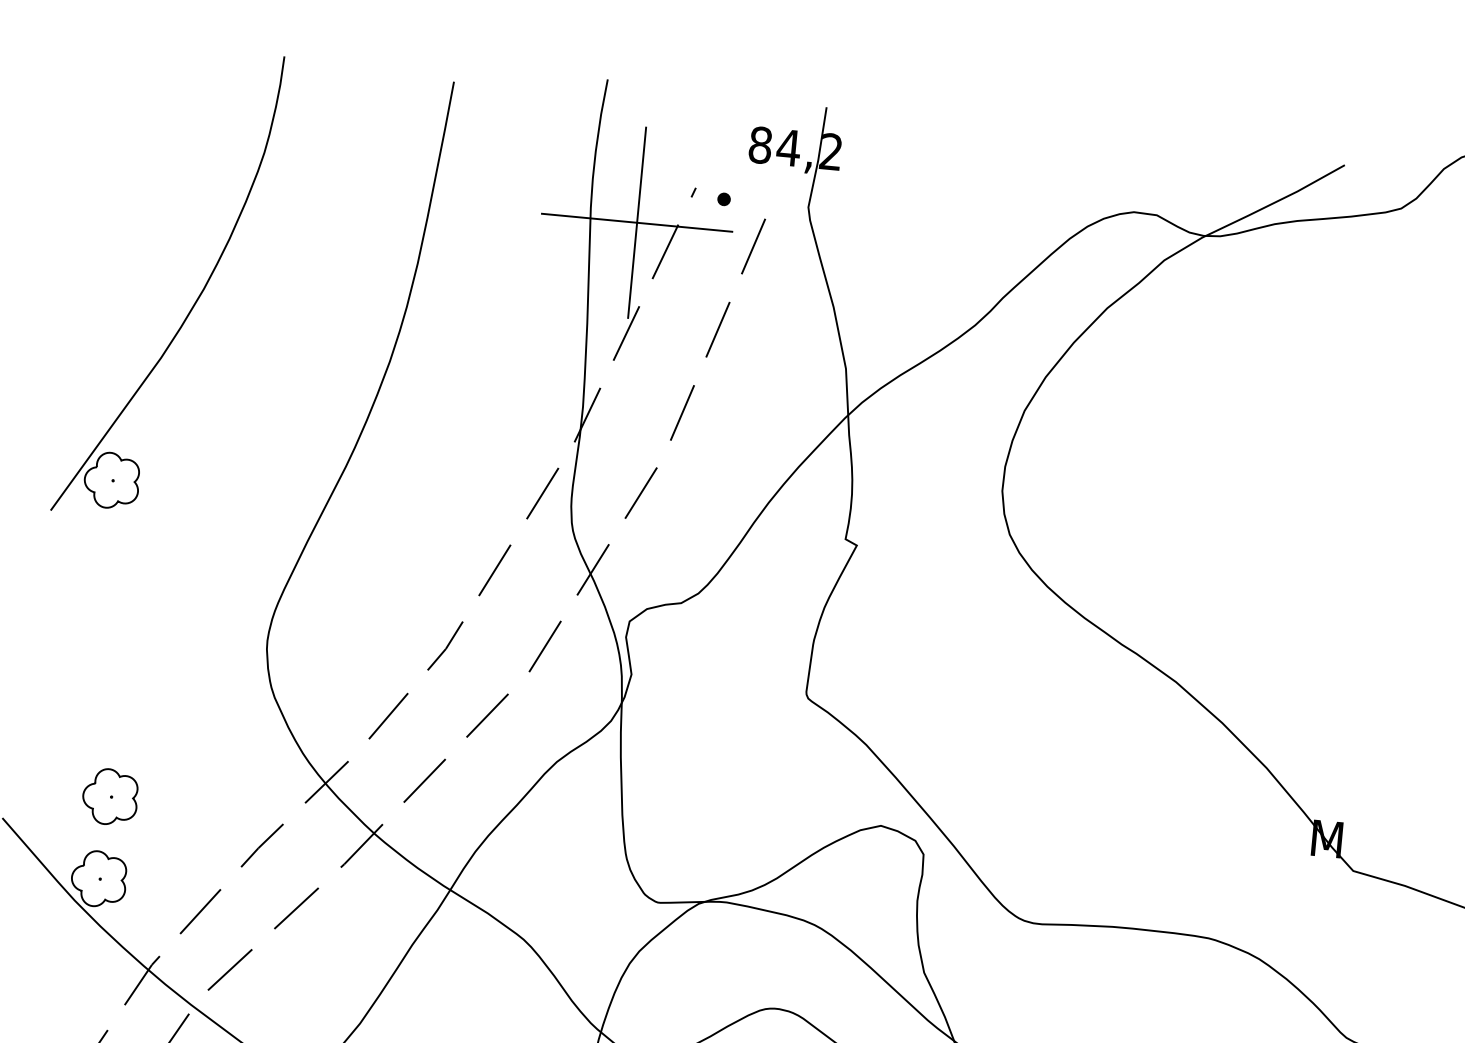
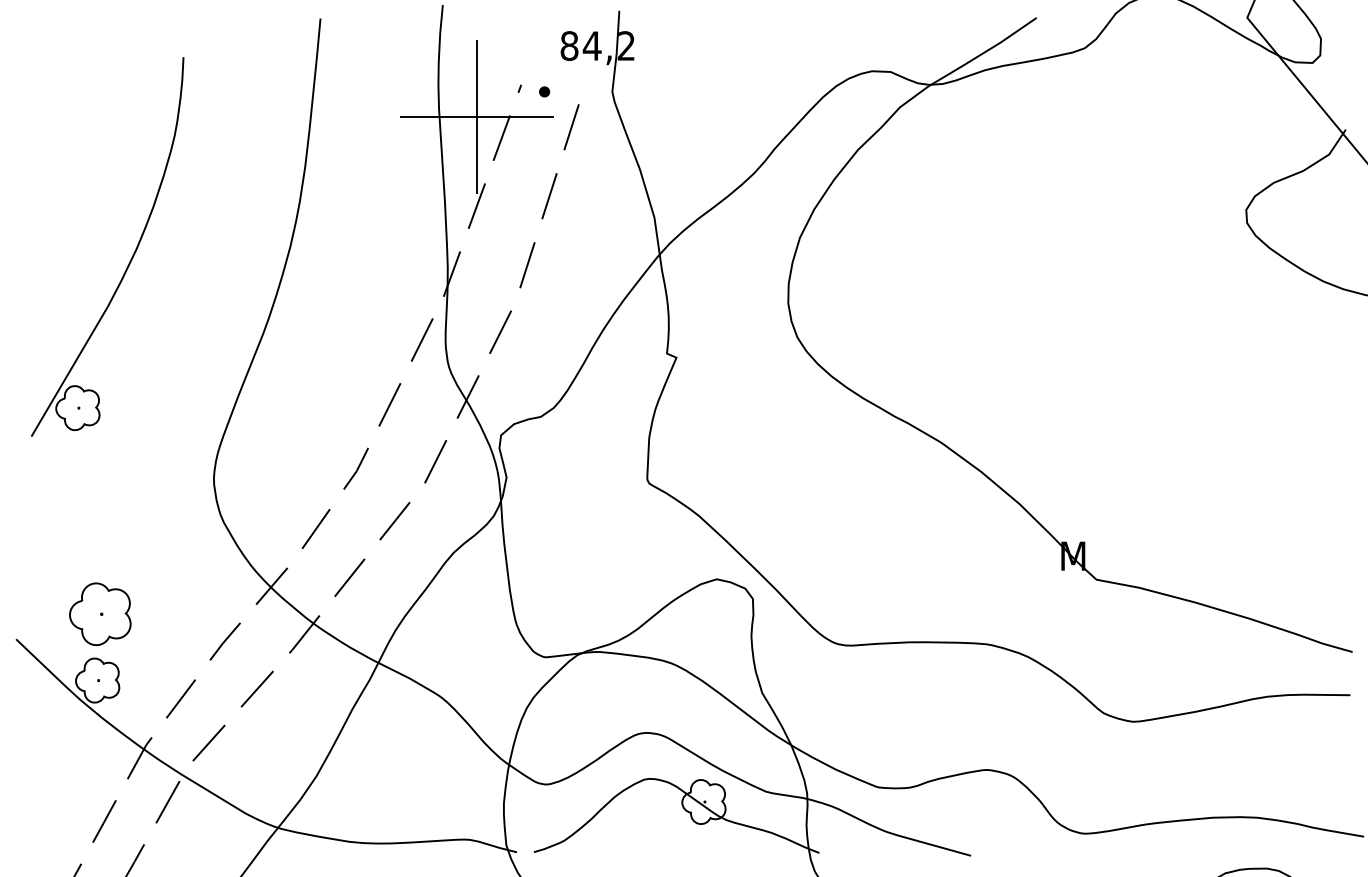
part: (196, 299) -> (131, 257), moved
part: (110, 797) -> (100, 614), size x1.4

